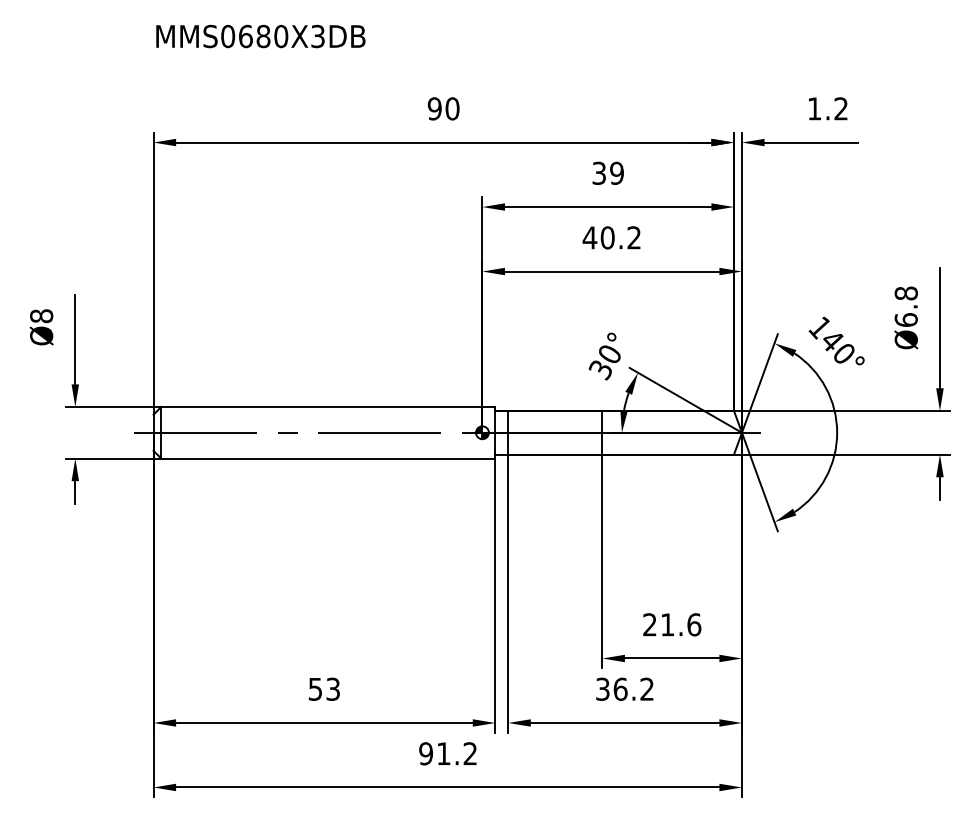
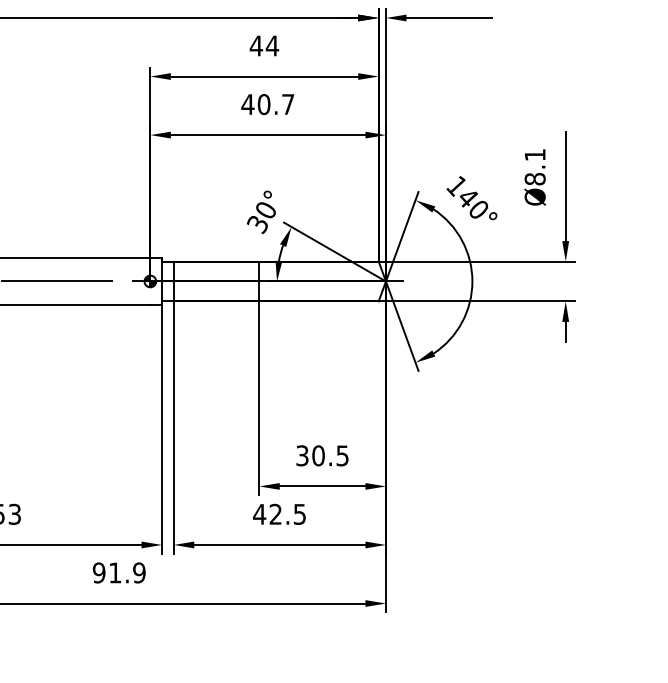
text: (607, 172) -> (263, 45), 39 -> 44
text: (633, 237) -> (287, 104), 40.2 -> 40.7
text: (905, 306) -> (534, 166), Ø6.8 -> Ø8.1
text: (672, 624) -> (322, 455), 21.6 -> 30.5
text: (624, 688) -> (279, 513), 36.2 -> 42.5
text: (470, 753) -> (139, 572), 91.2 -> 91.9

